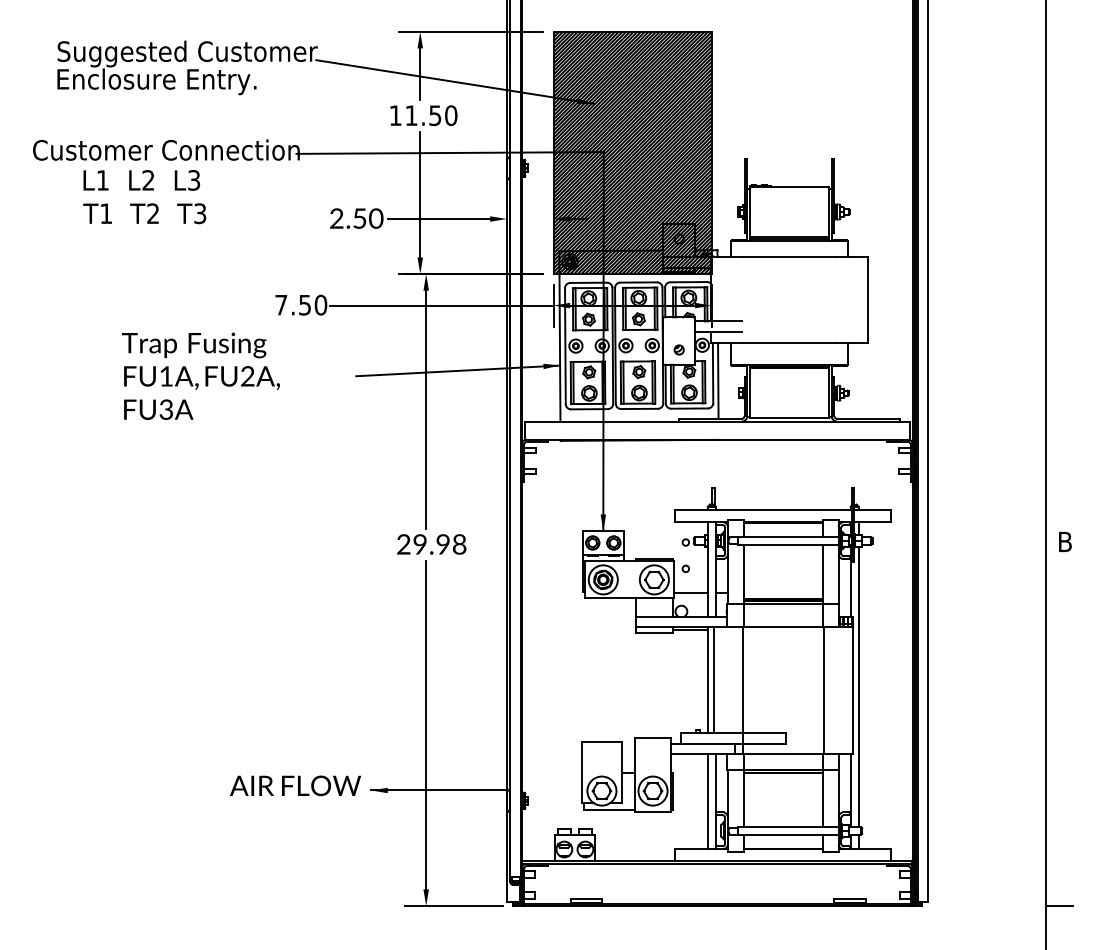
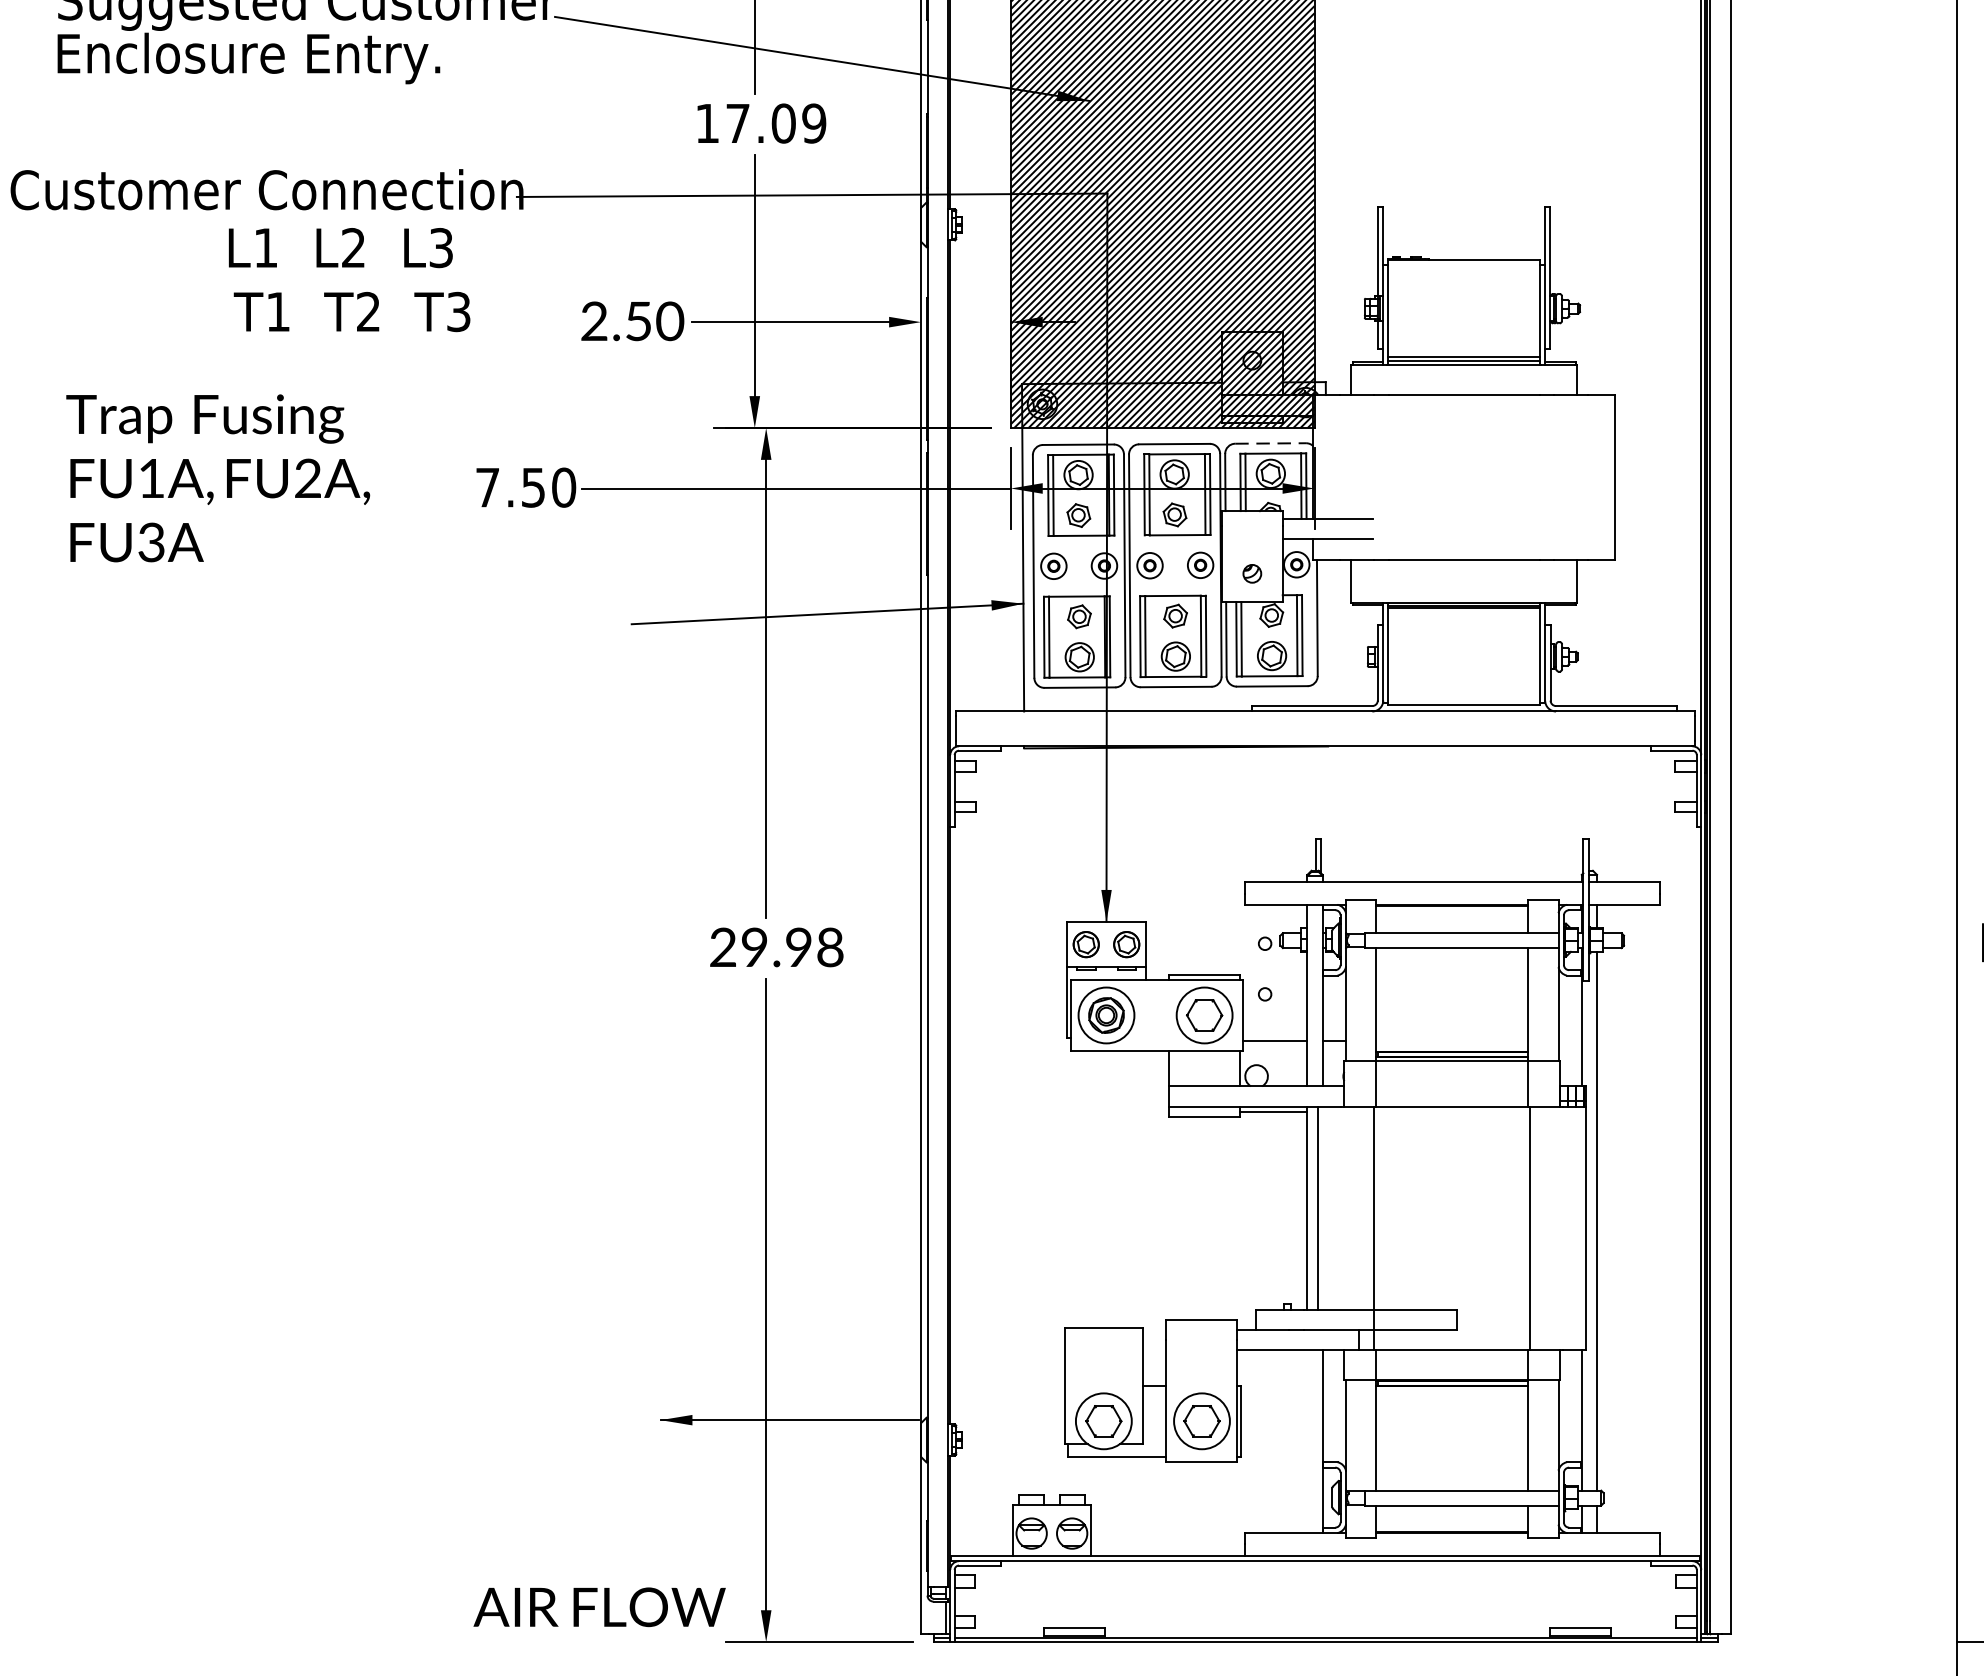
text: (431, 115) -> (776, 123), 11.50 -> 17.09
text: (141, 180) -> (340, 248), moved
text: (144, 213) -> (351, 311), moved
line: (689, 282) -> (1272, 444), solid -> dashed
text: (200, 375) -> (217, 476), moved
line: (718, 380) -> (1327, 632), removed
text: (295, 785) -> (599, 1606), moved
line: (707, 801) -> (1306, 1441), removed

